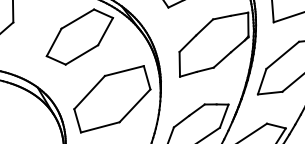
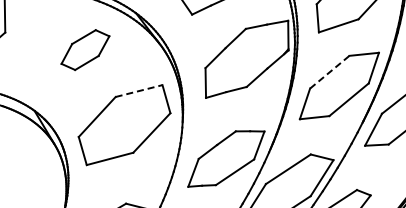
part: (79, 36) -> (85, 49), size x0.6
line: (282, 55) -> (329, 72), solid -> dashed
line: (124, 70) -> (139, 90), solid -> dashed

